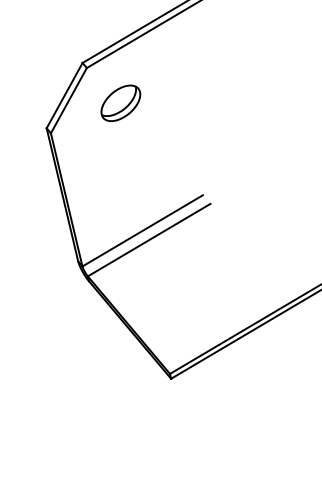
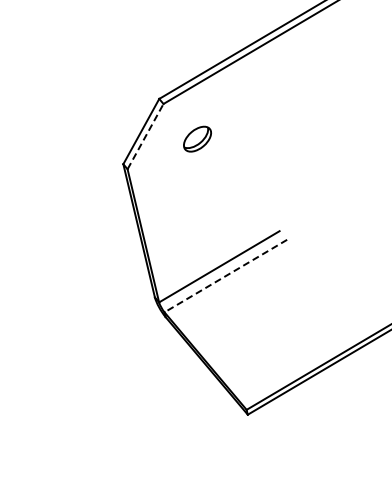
line: (68, 100) -> (145, 136), solid -> dashed
part: (120, 102) -> (197, 138), size x0.7
line: (148, 240) -> (225, 276), solid -> dashed

